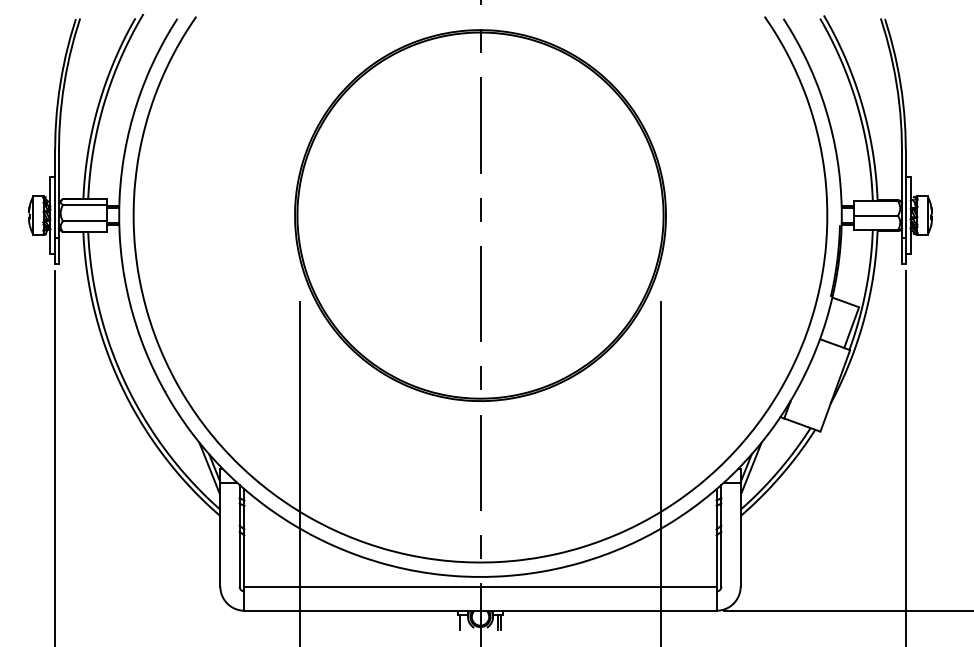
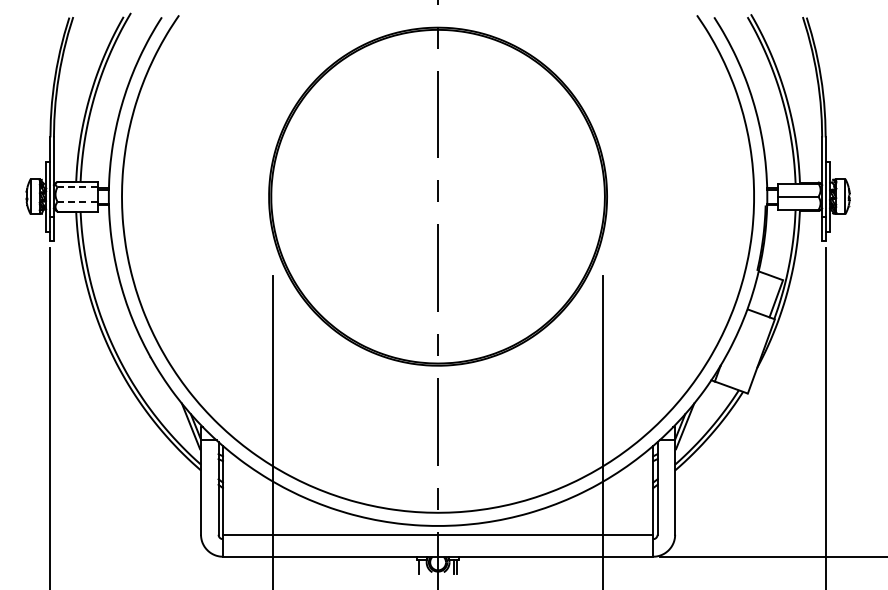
line: (84, 205) -> (77, 187), solid -> dashed
line: (84, 221) -> (77, 202), solid -> dashed

